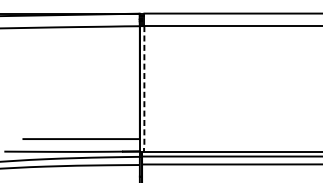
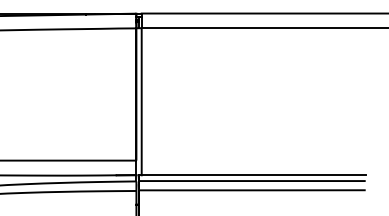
line: (144, 88) -> (141, 101), dashed -> solid

